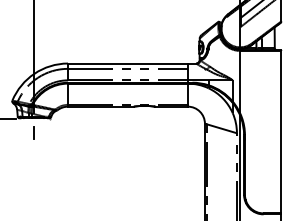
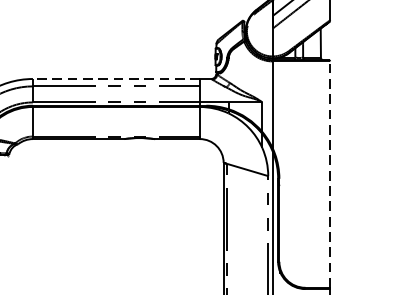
line: (127, 63) -> (115, 78), solid -> dashed
line: (281, 131) -> (330, 173), solid -> dashed

